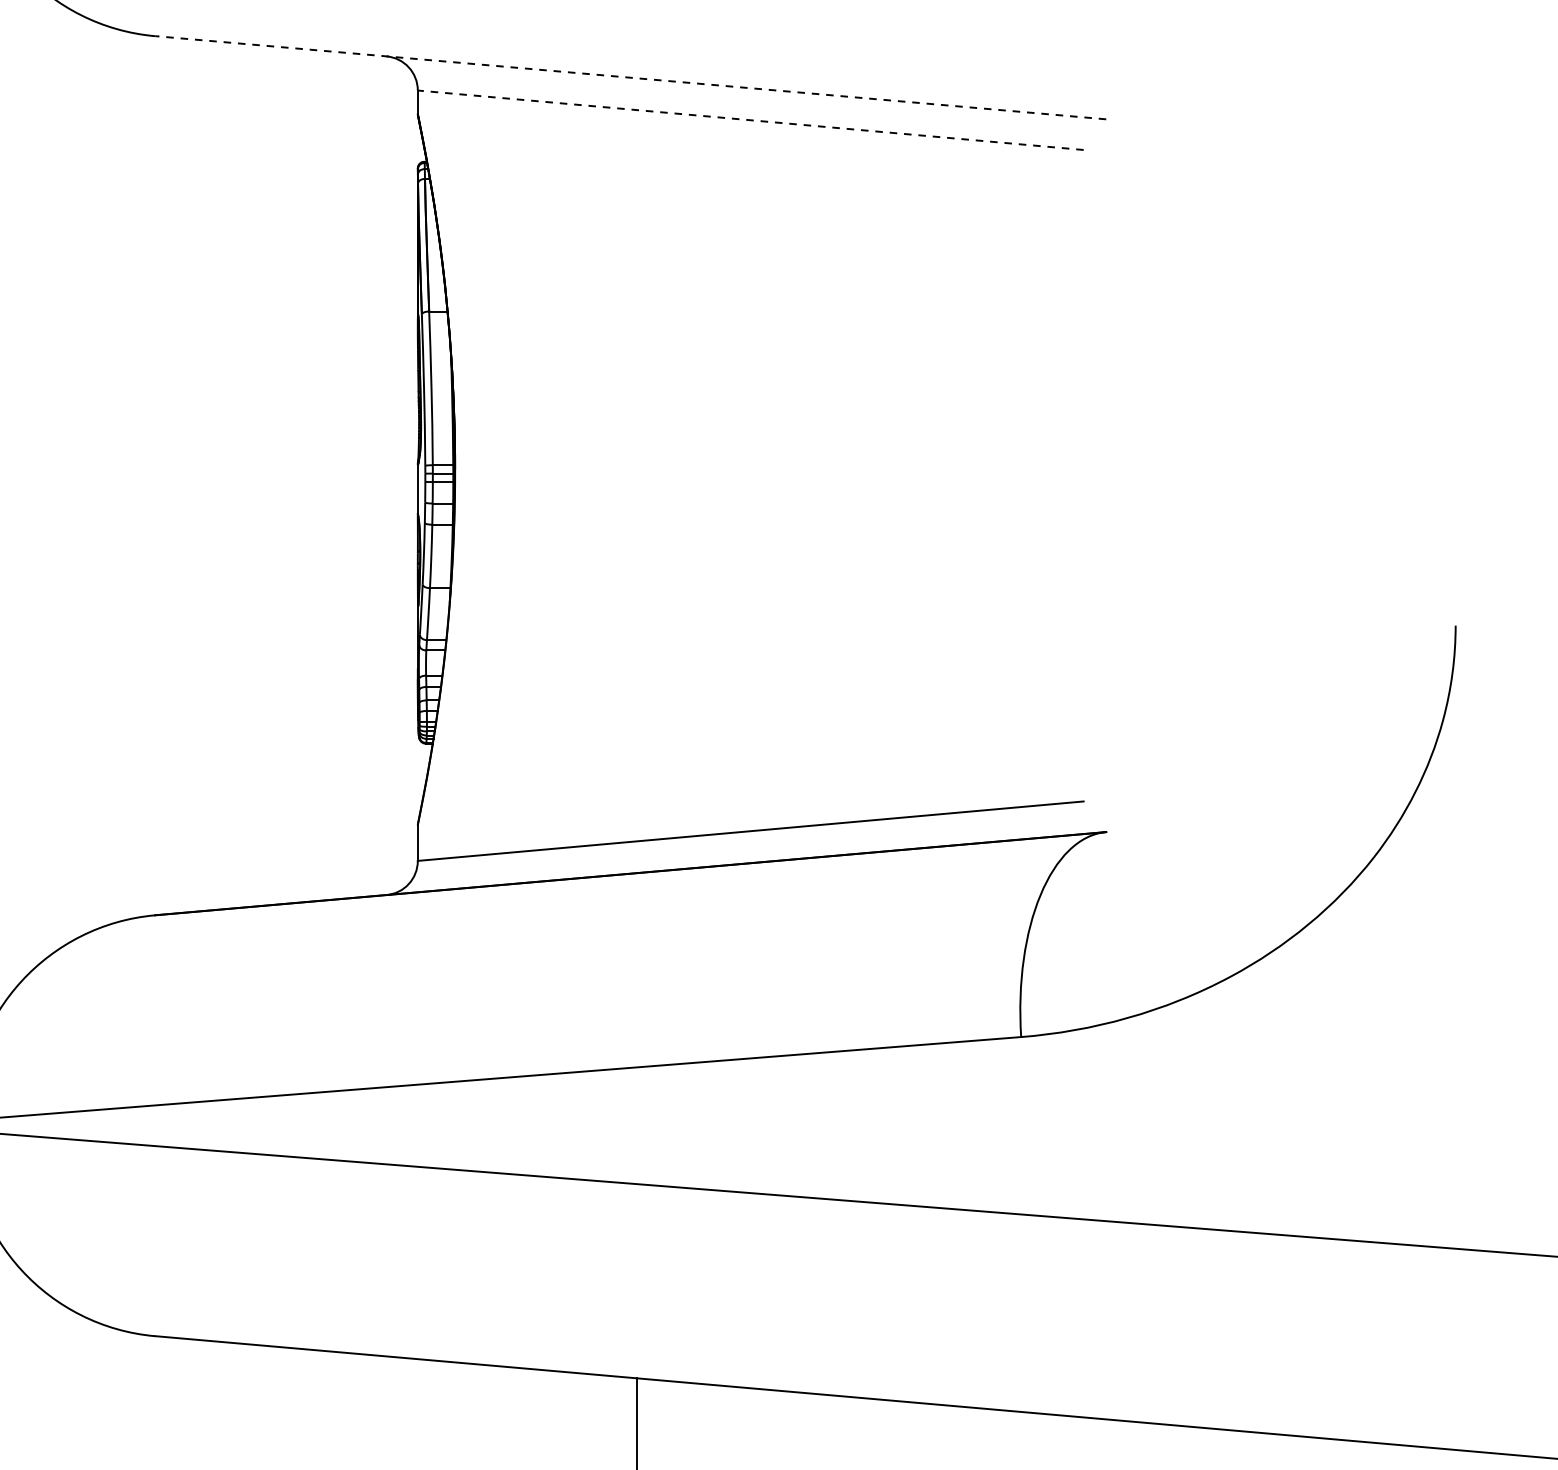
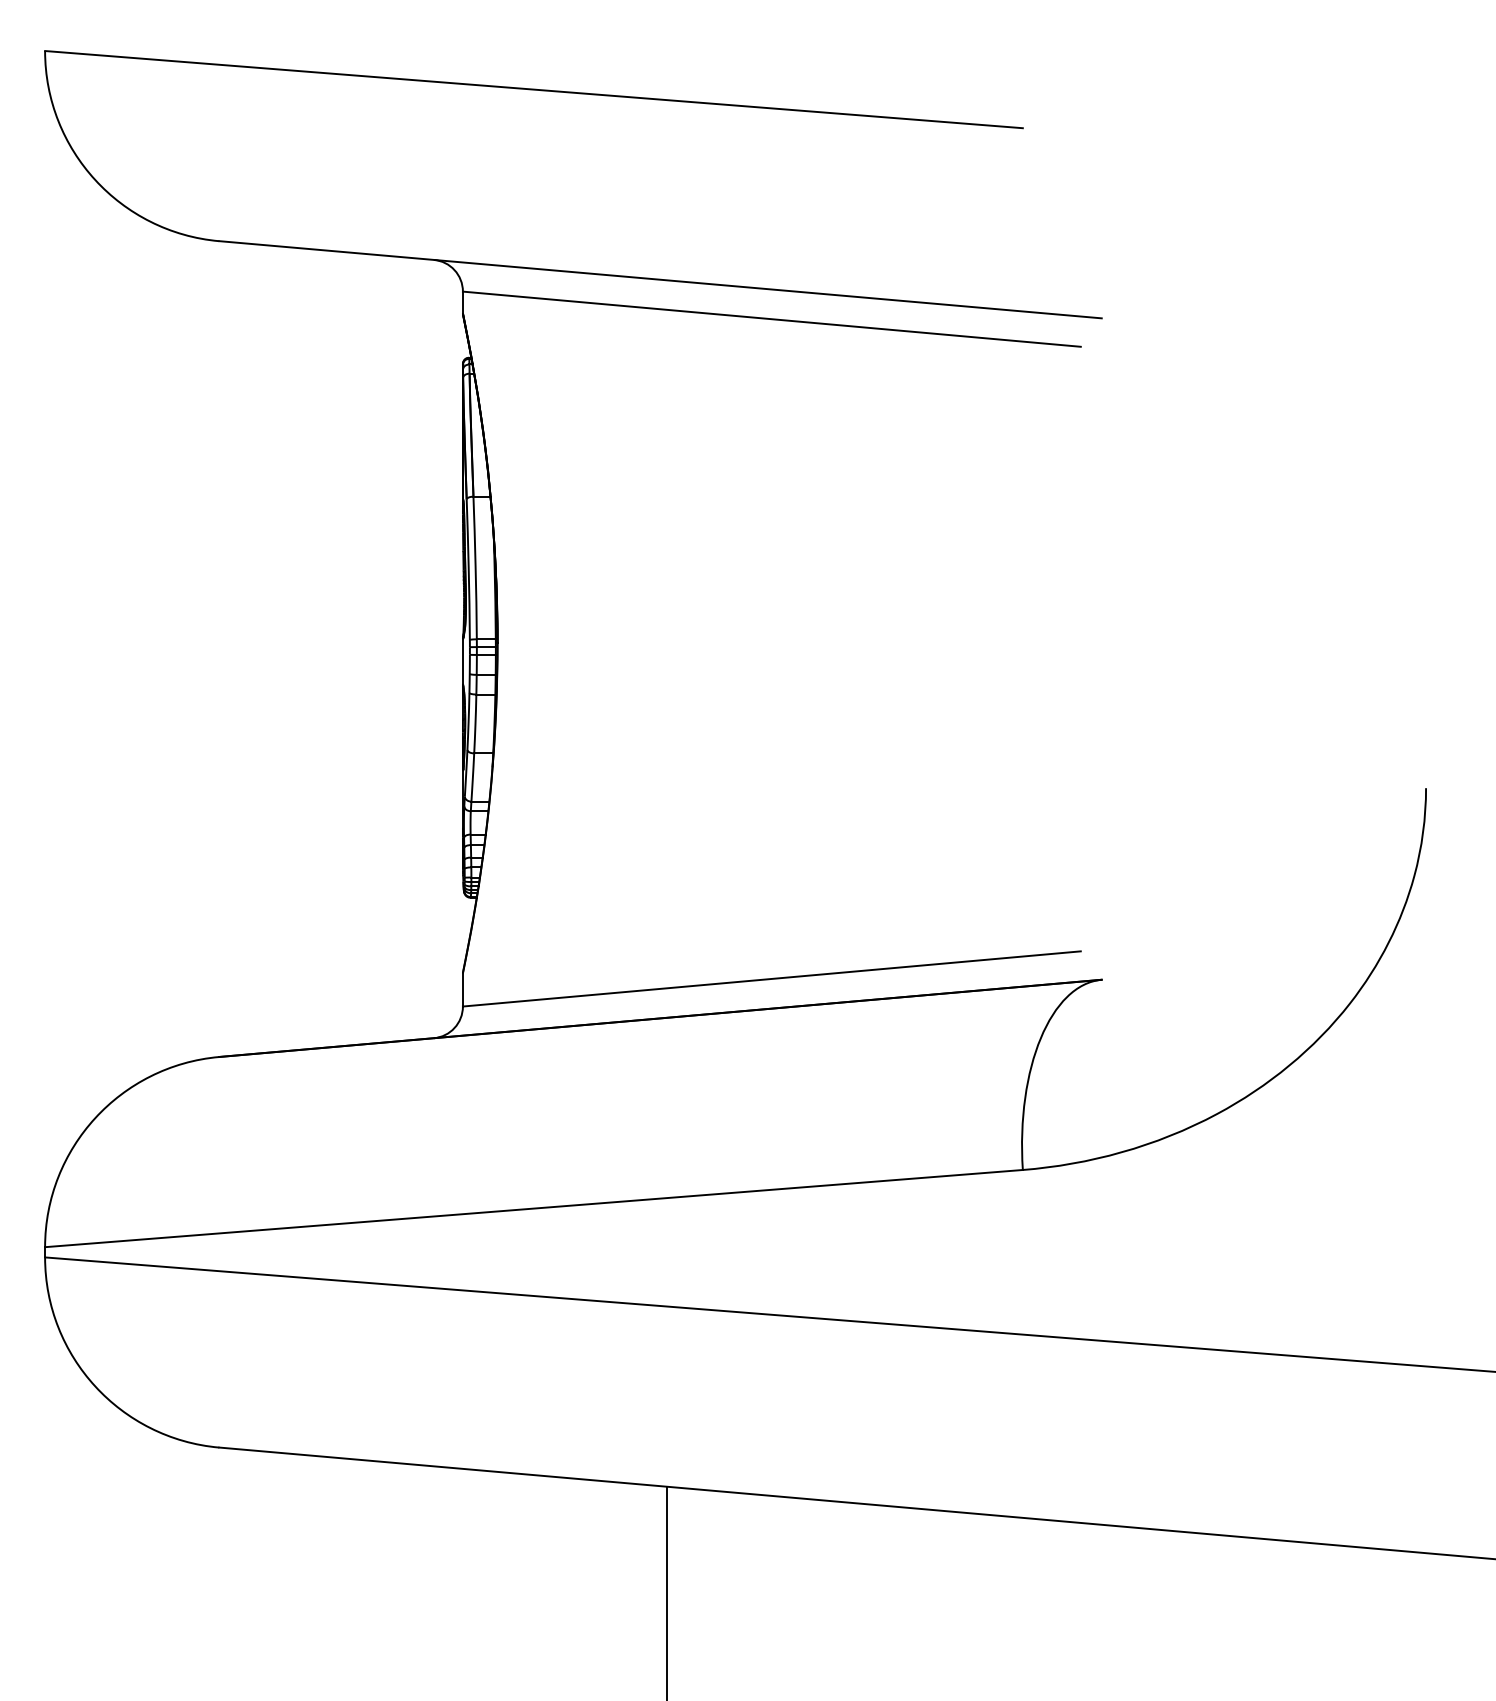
line: (630, 77) -> (660, 279), dashed -> solid
line: (750, 120) -> (771, 319), dashed -> solid

